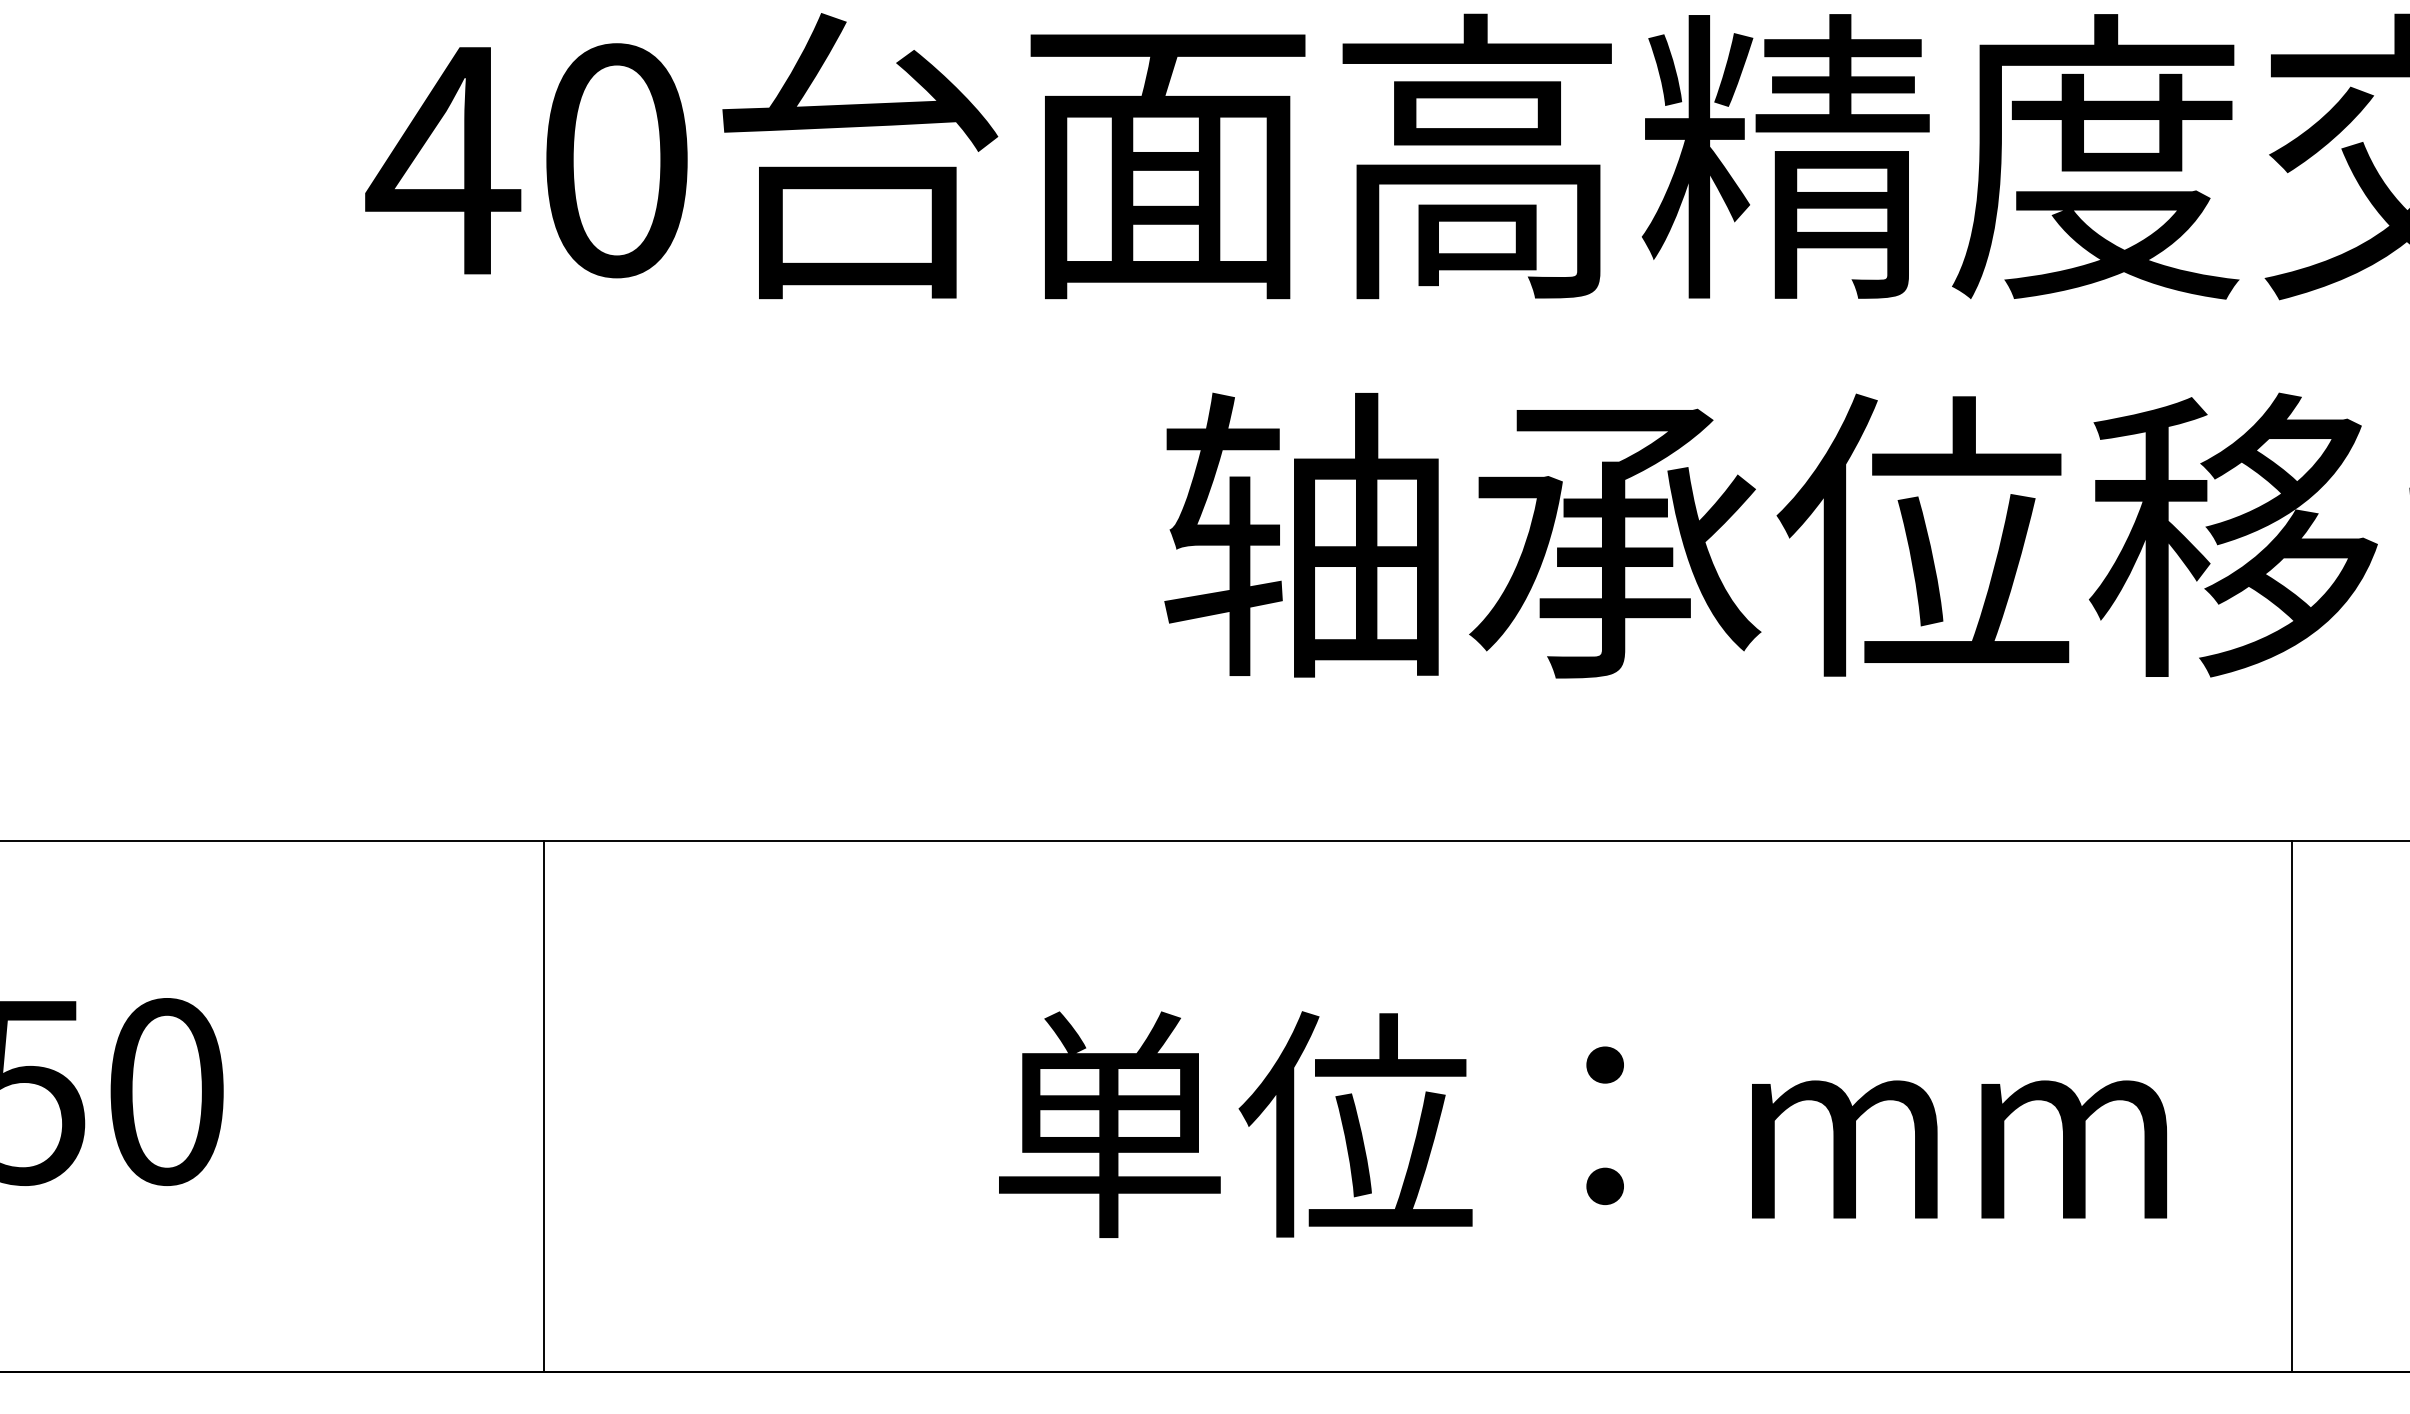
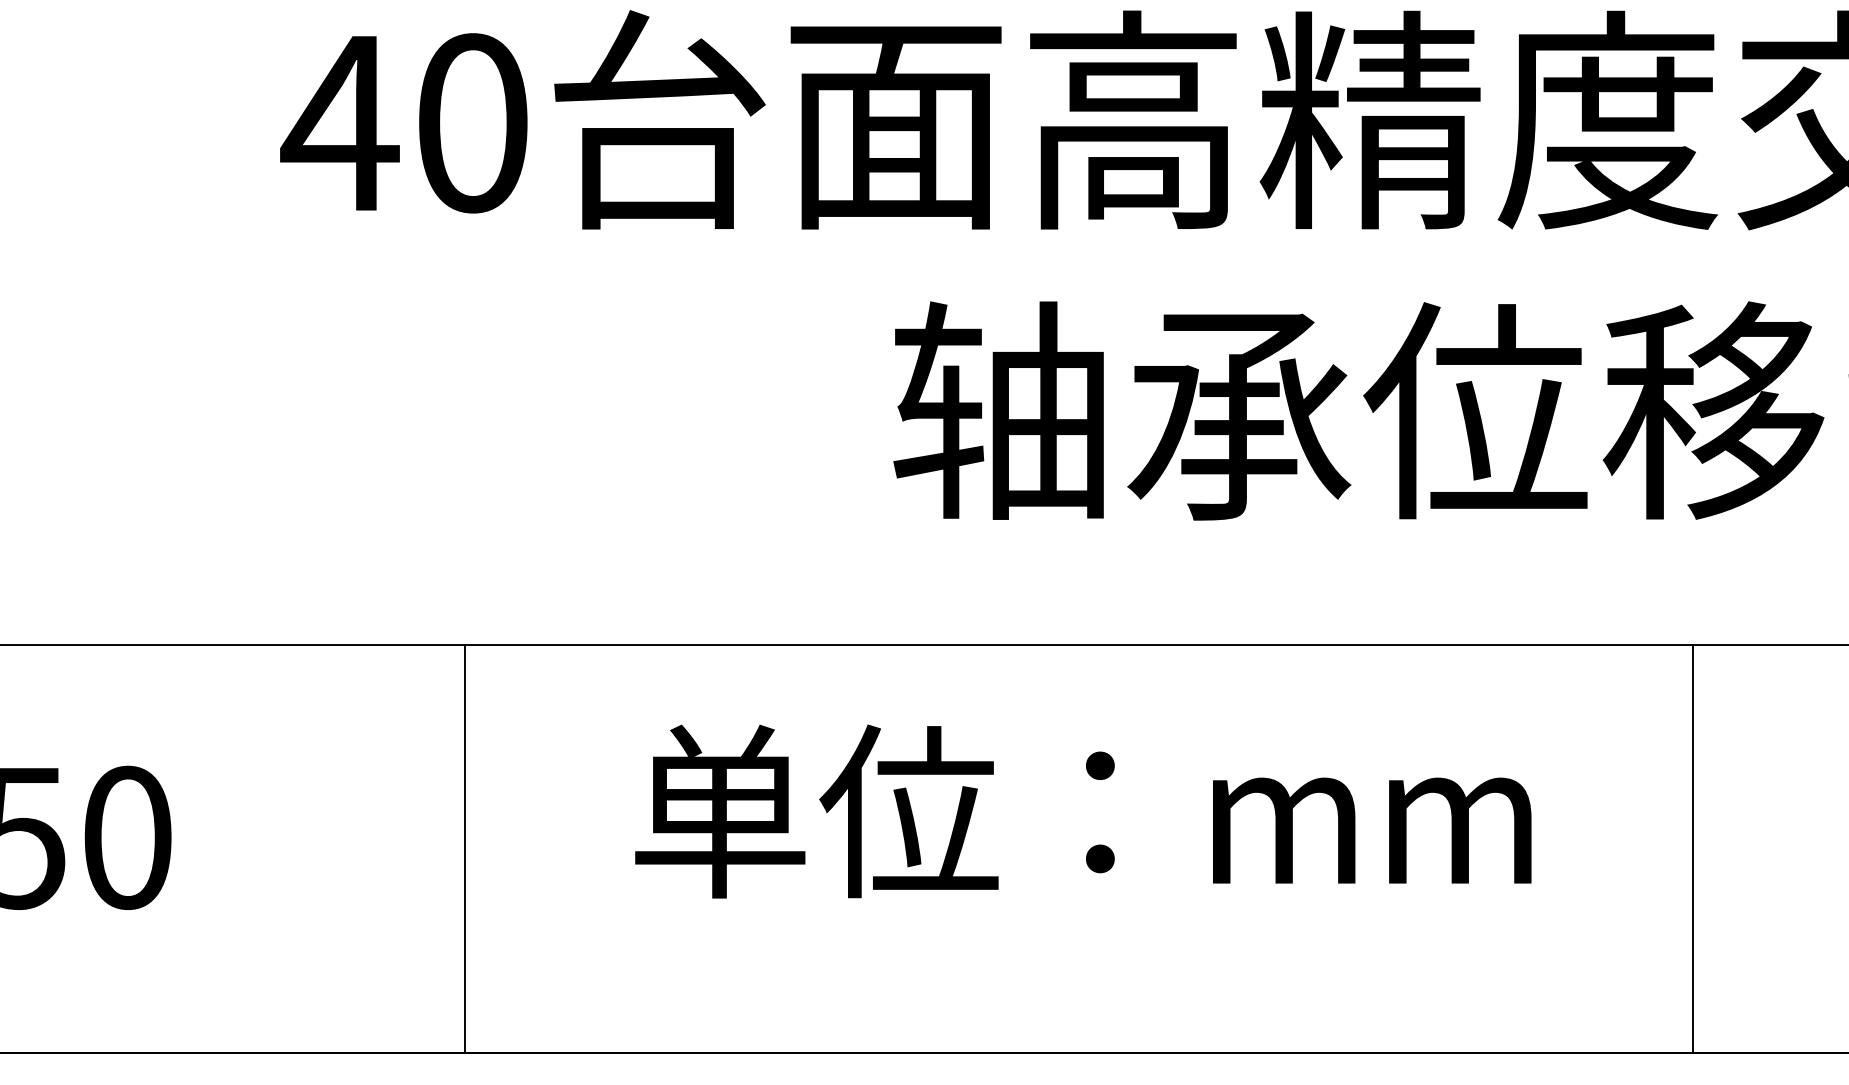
line: (543, 1106) -> (464, 849), moved
line: (2292, 1106) -> (1693, 849), moved
text: (1583, 1124) -> (1083, 811), moved

